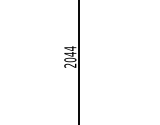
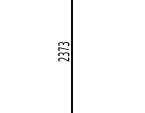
text: (70, 54) -> (63, 49), 2044 -> 2373

